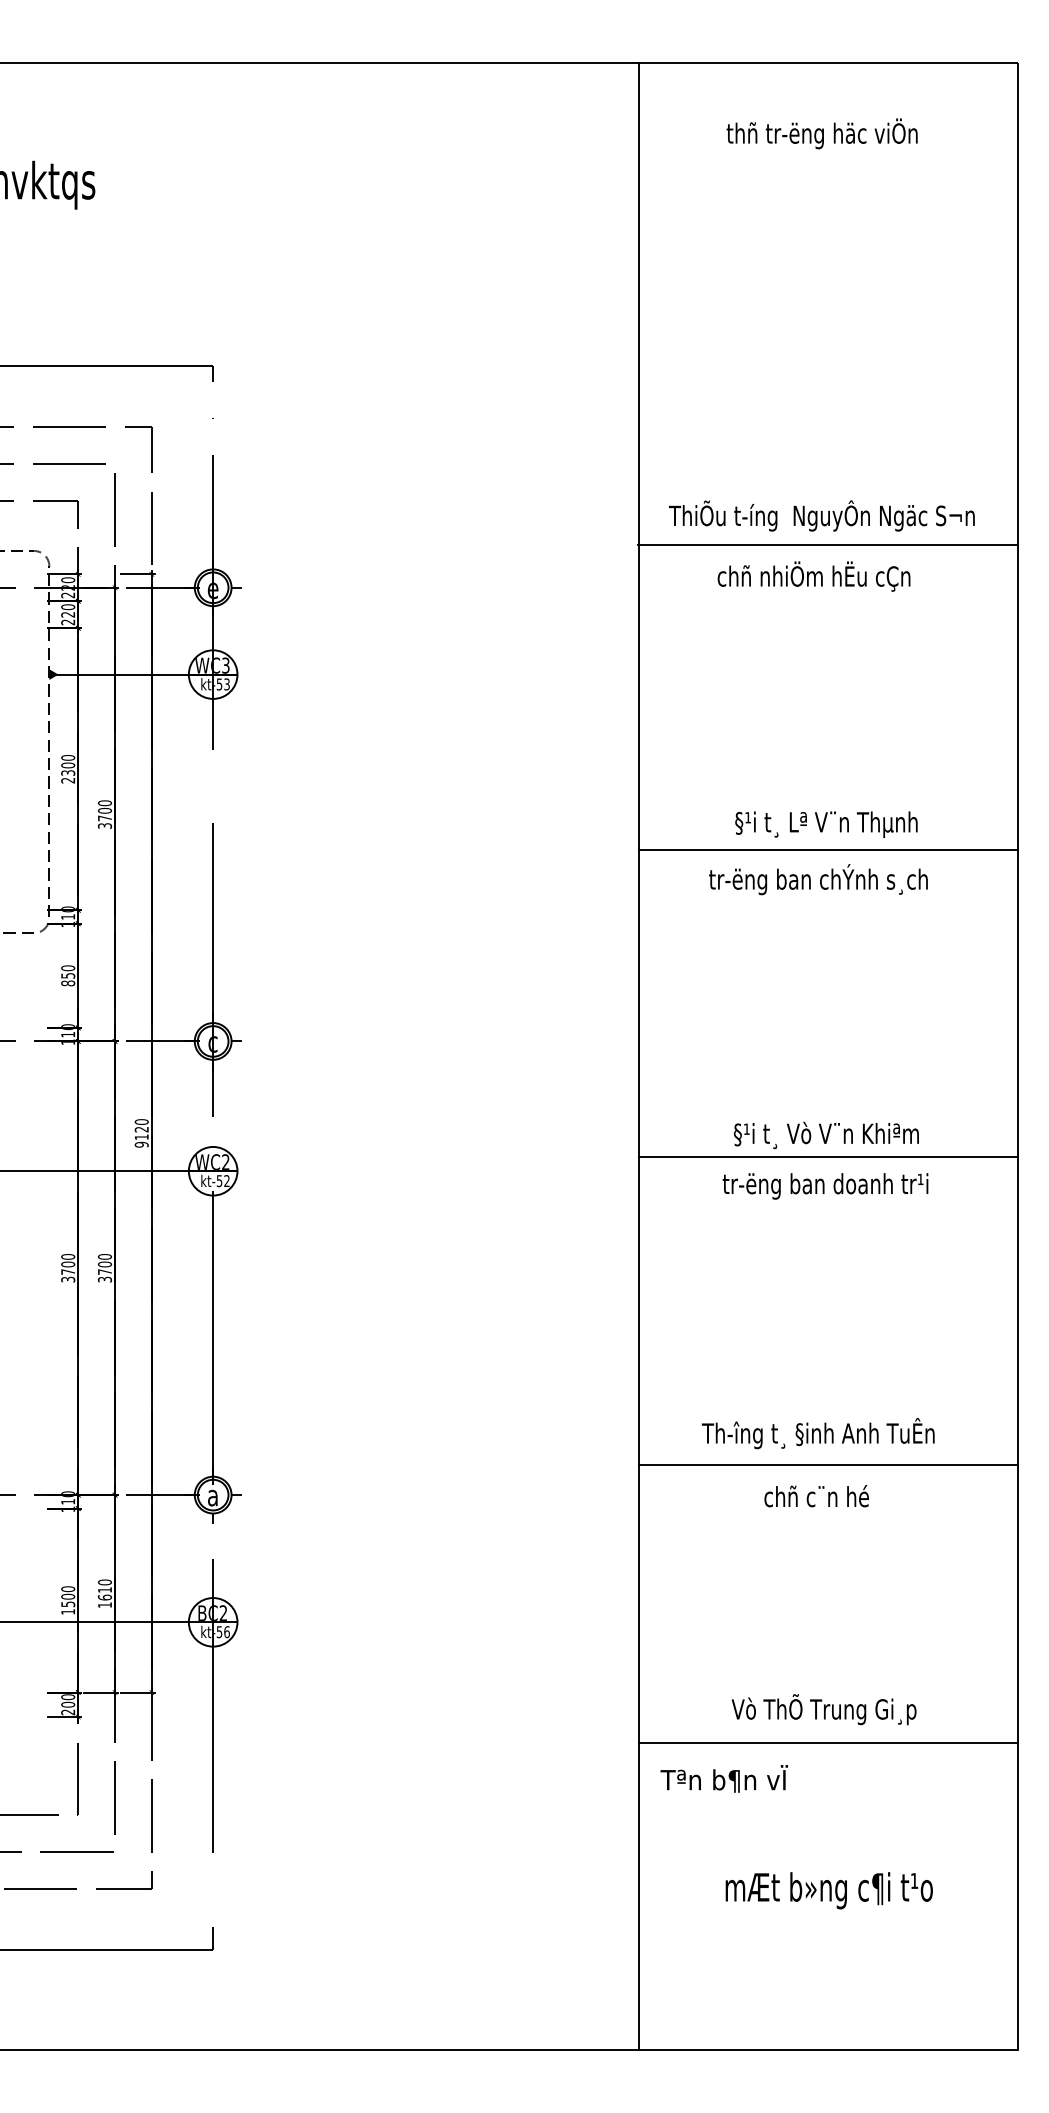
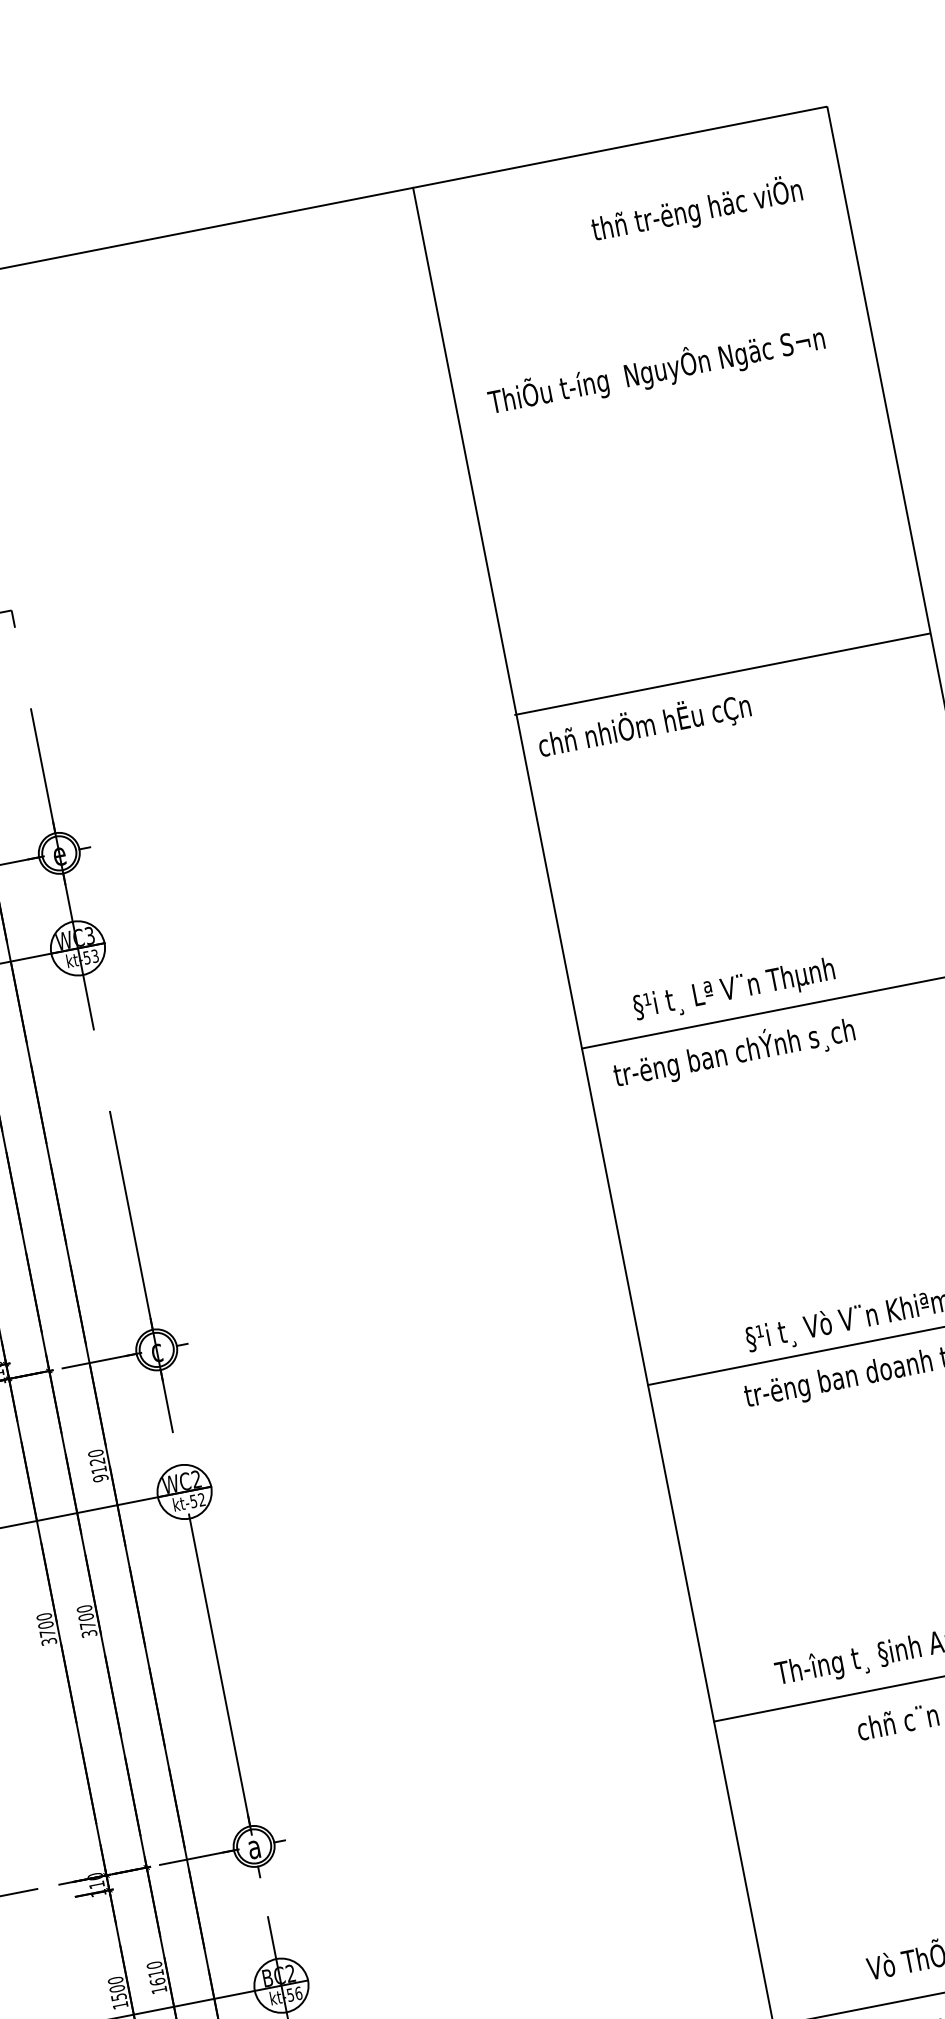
text: (821, 133) -> (696, 209), moved
text: (821, 515) -> (655, 369), moved
text: (813, 576) -> (643, 725), moved
text: (826, 824) -> (734, 989), moved
text: (818, 879) -> (734, 1052), moved

